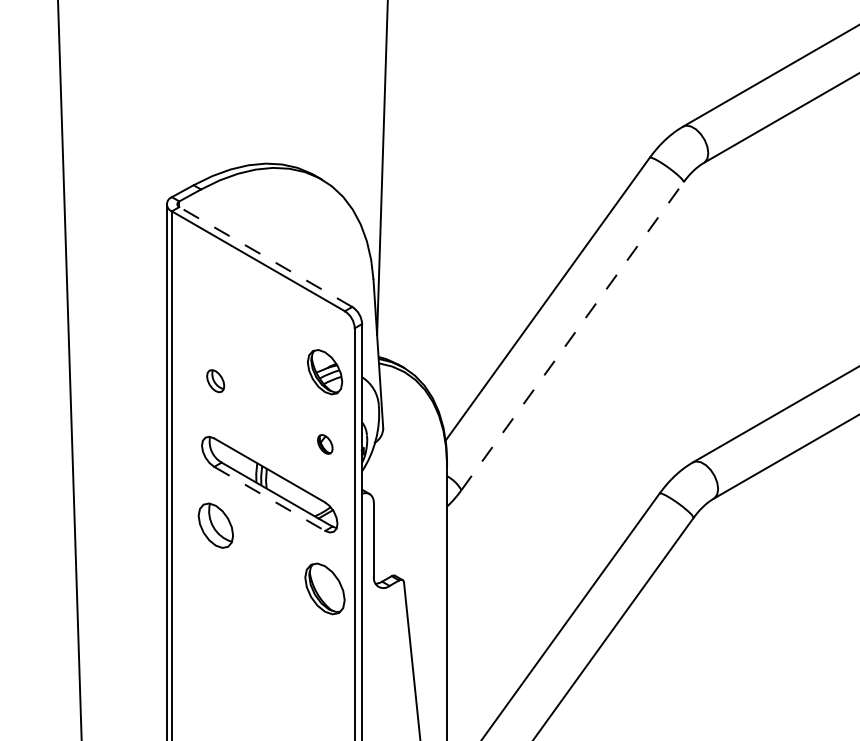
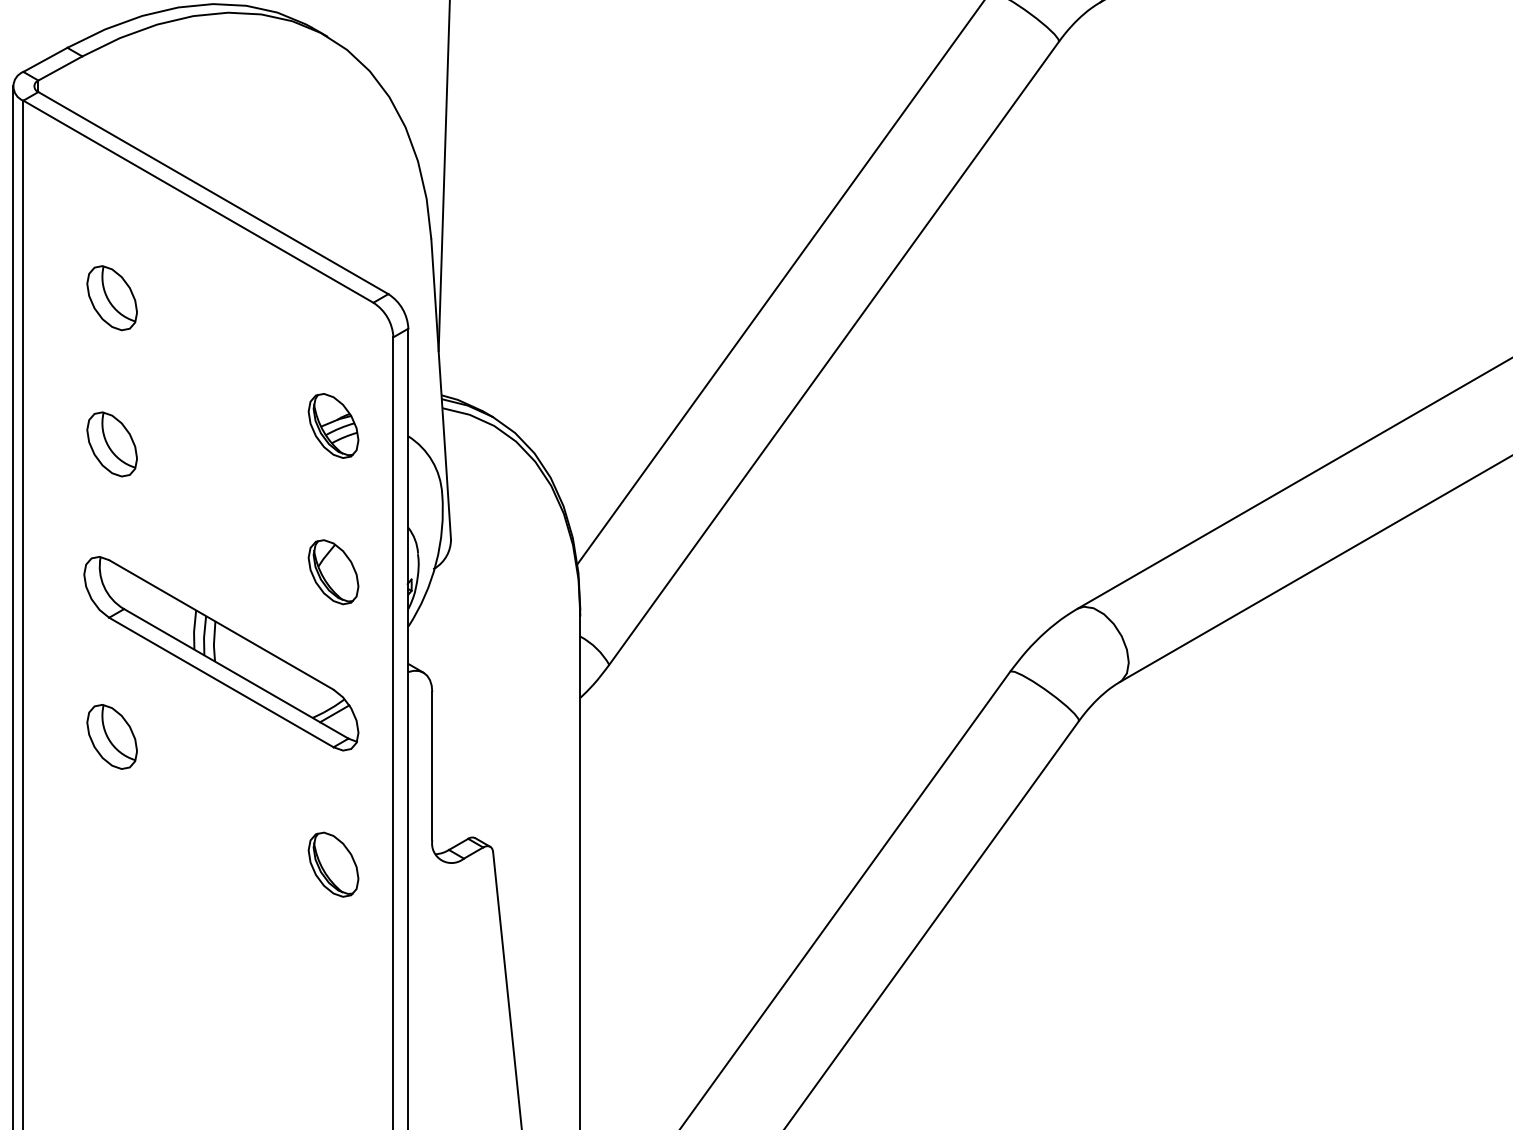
line: (265, 257) -> (212, 194), dashed -> solid
part: (215, 308) -> (111, 297), added
line: (572, 336) -> (834, 353), dashed -> solid
part: (325, 371) -> (334, 424), size x0.71
part: (215, 380) -> (111, 442), size x1.43
part: (325, 444) -> (334, 572), size x1.67
line: (270, 499) -> (222, 683), dashed -> solid
part: (215, 525) -> (111, 736), size x0.71
part: (325, 588) -> (334, 863), size x0.62

